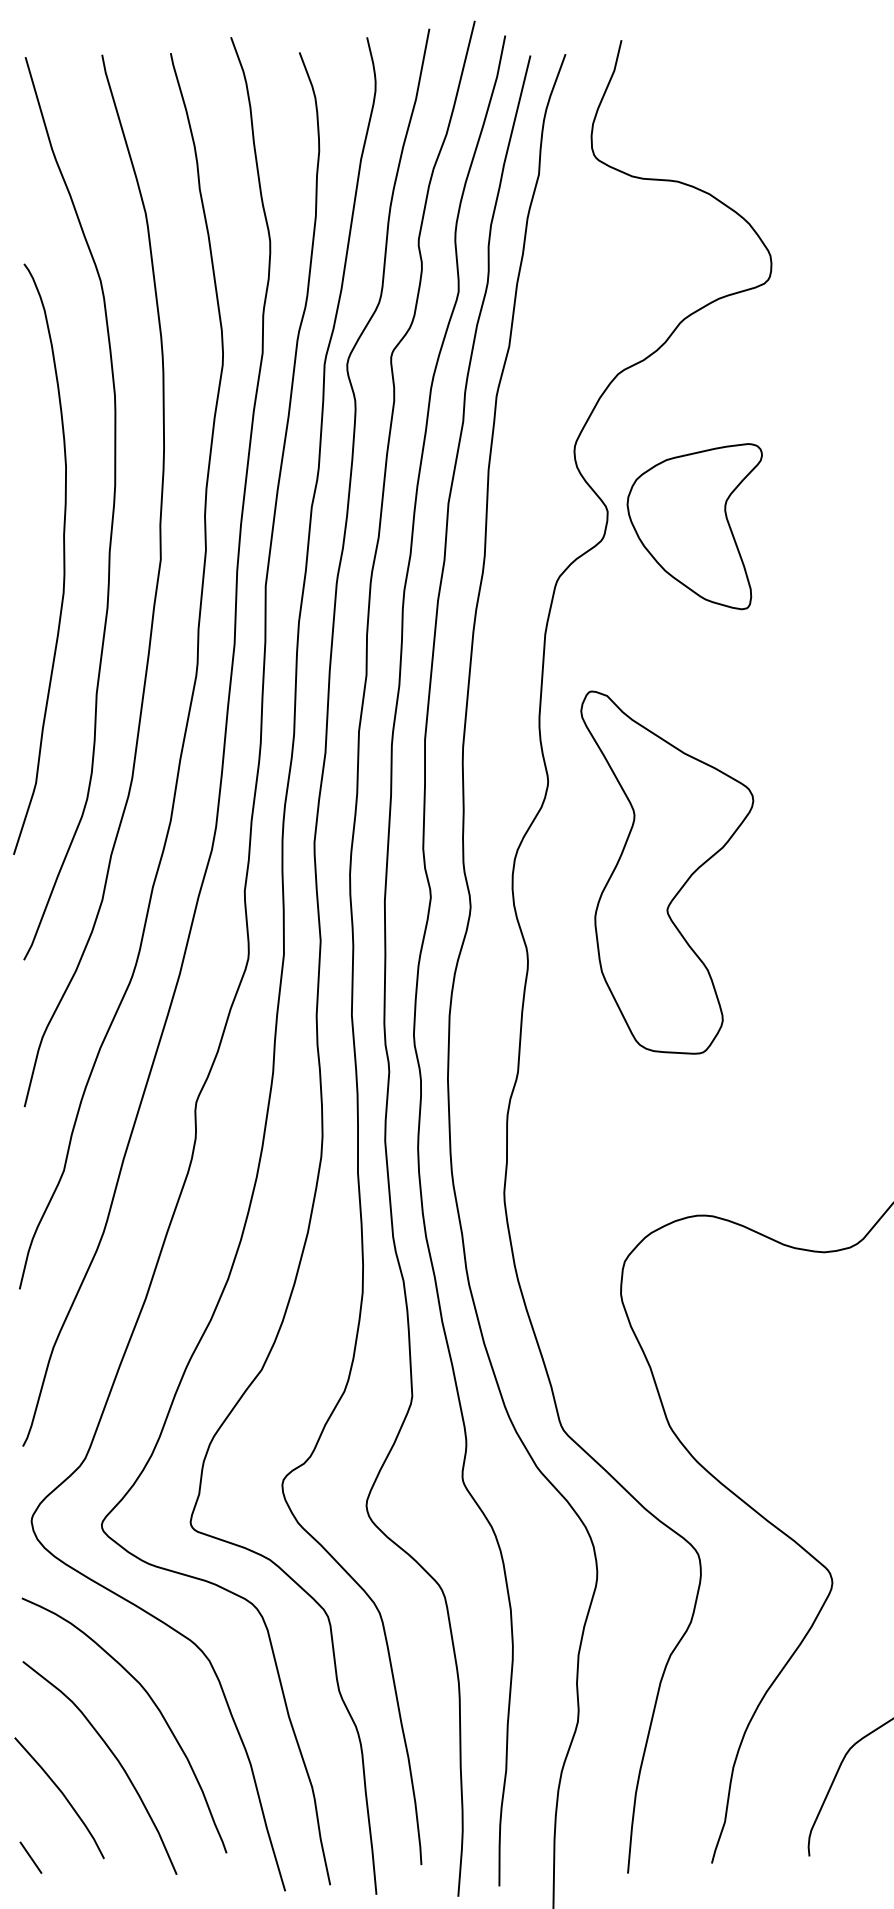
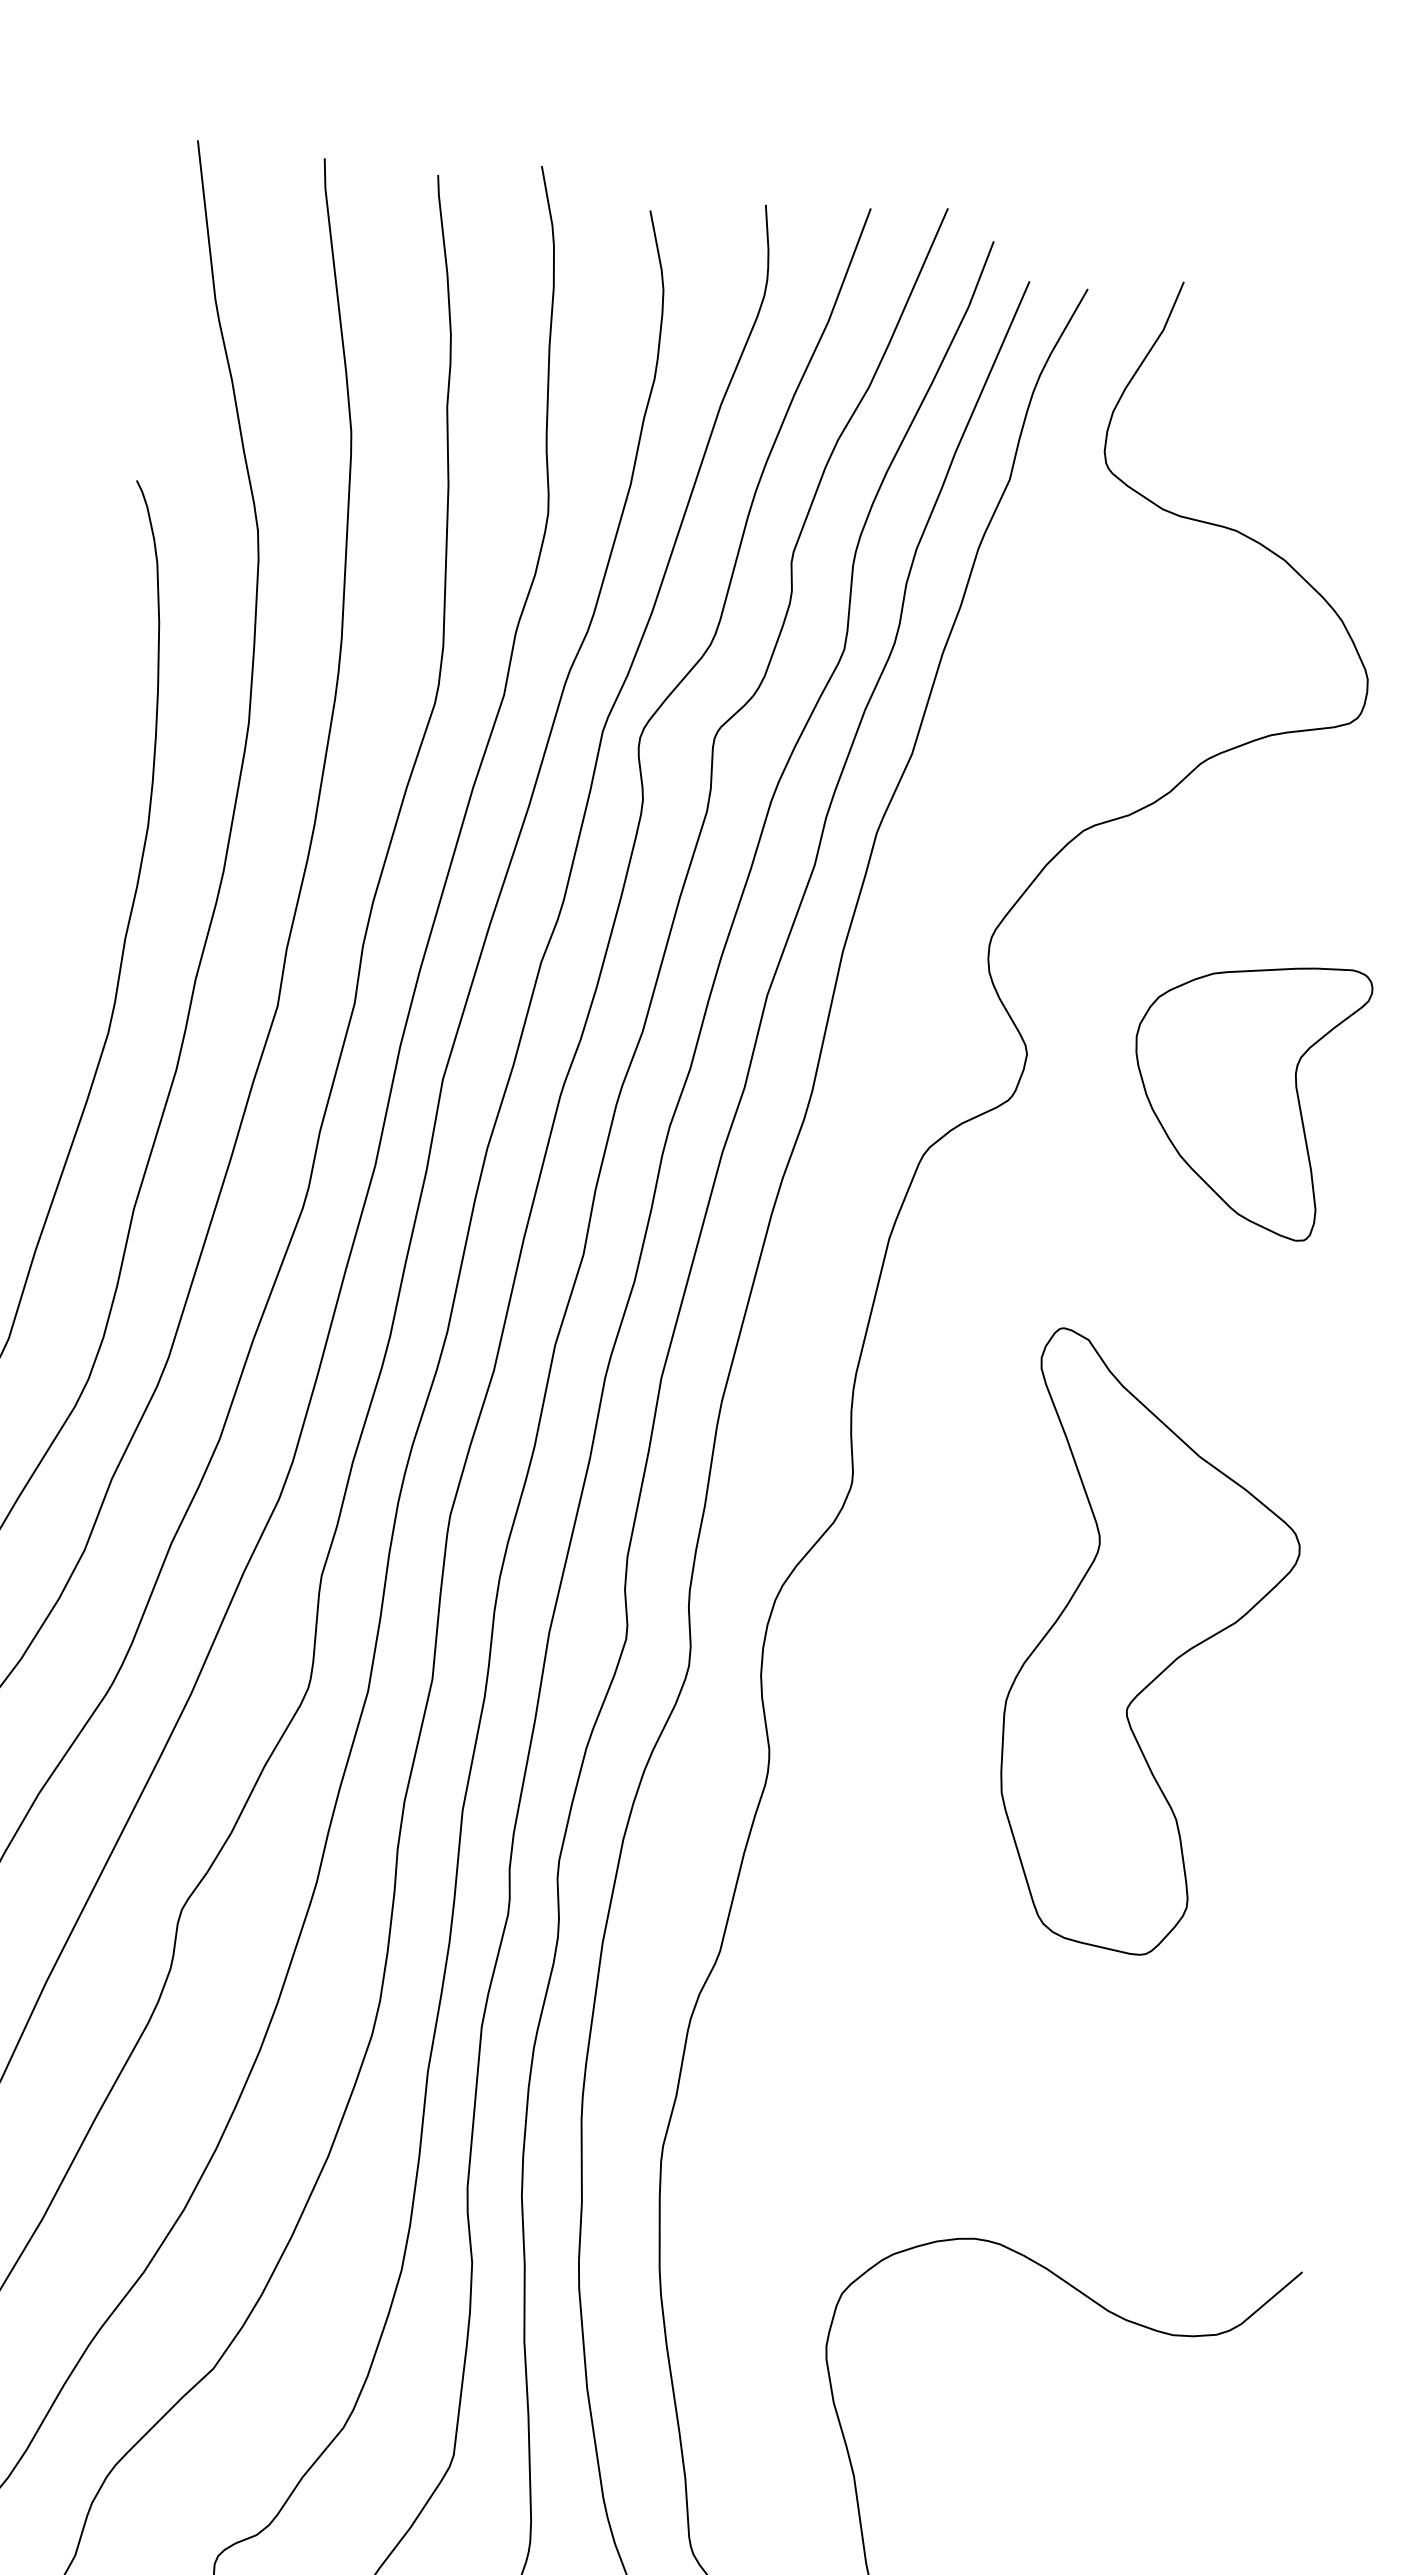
part: (694, 526) -> (1240, 1090), moved
part: (667, 872) -> (1137, 1647), moved

